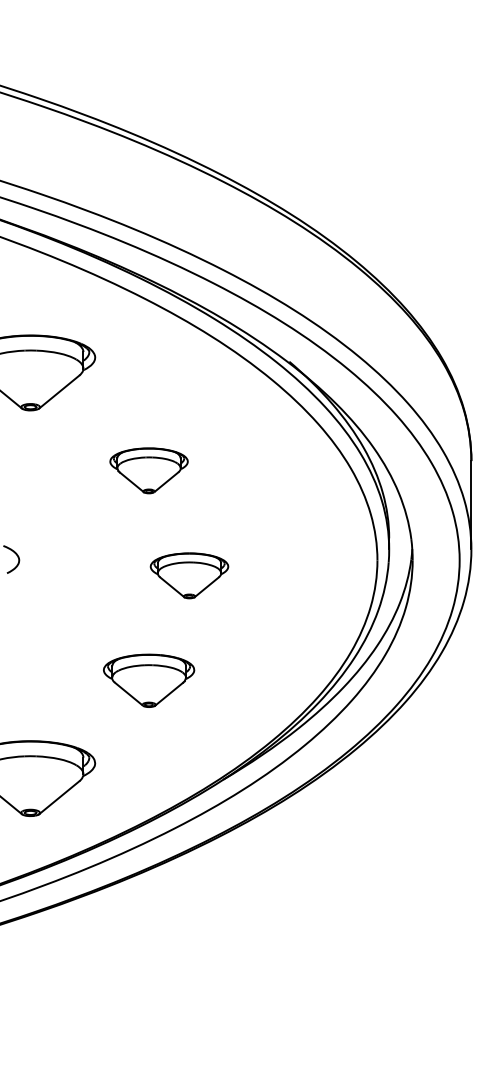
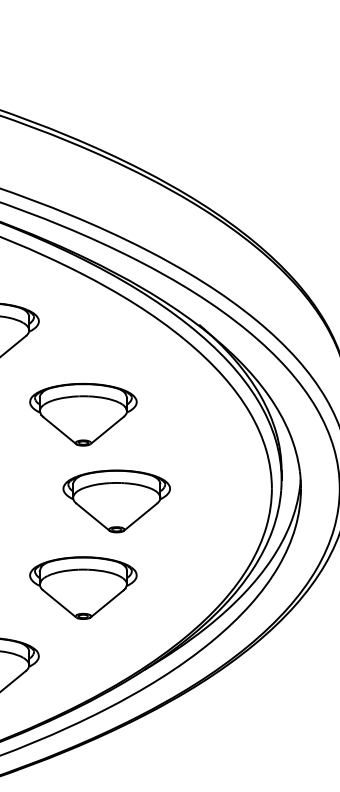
part: (148, 470) -> (82, 414), size x1.67
part: (189, 575) -> (116, 501), size x1.67
part: (148, 680) -> (82, 587), size x1.43

